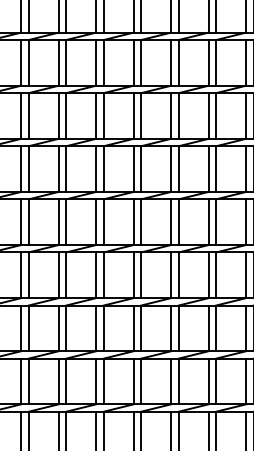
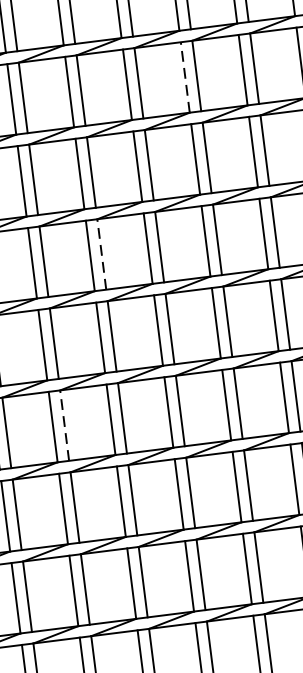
line: (208, 62) -> (184, 76), solid -> dashed
line: (141, 169) -> (102, 255), solid -> dashed
line: (103, 275) -> (64, 426), solid -> dashed

